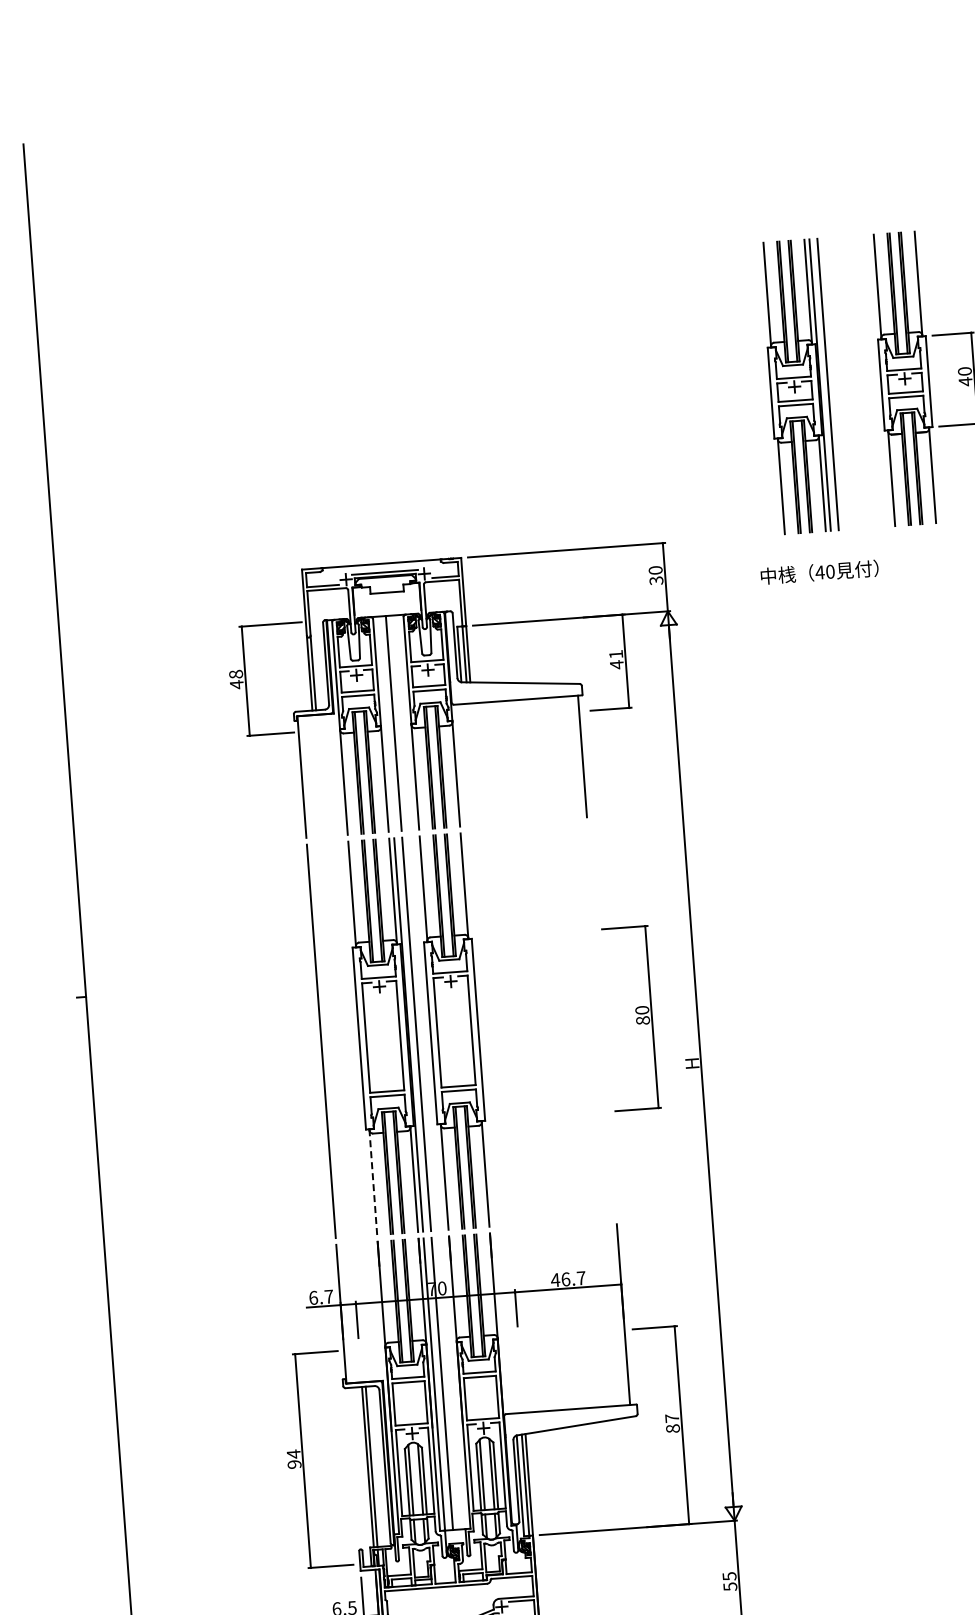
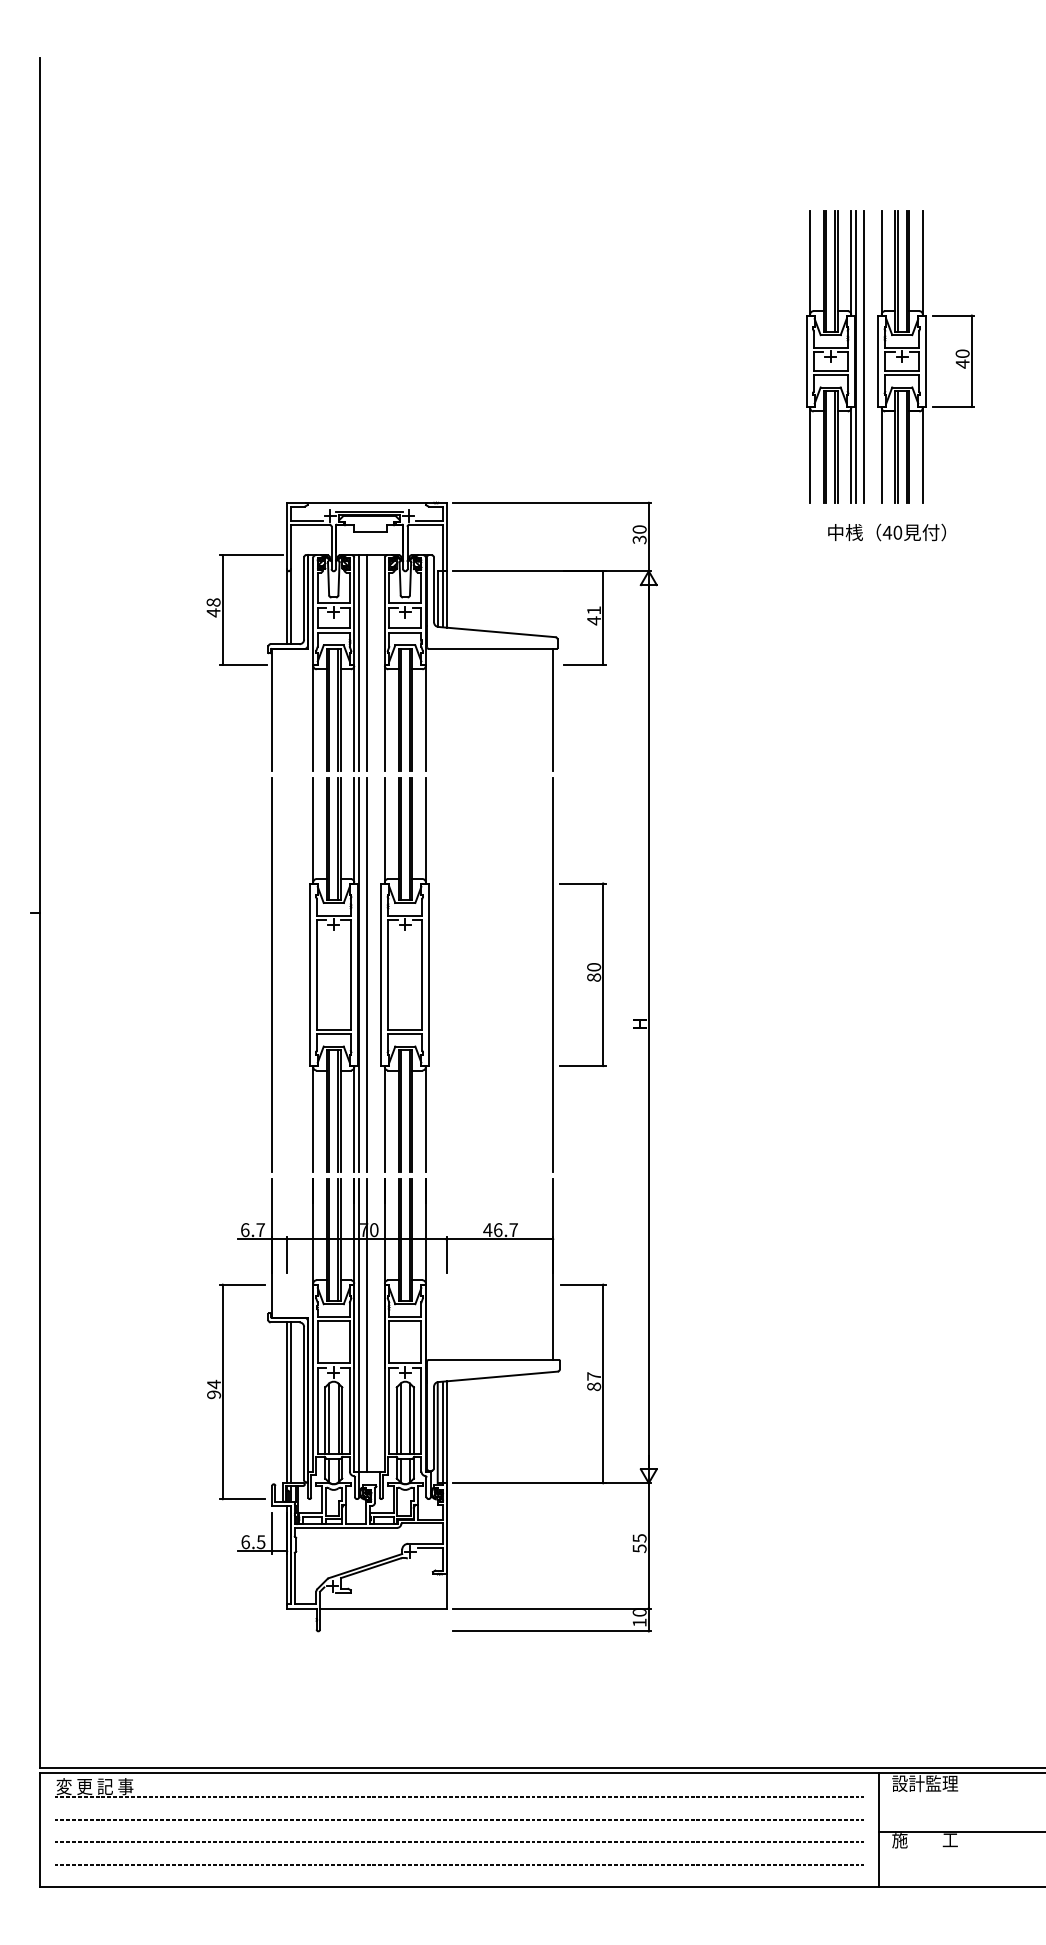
part: (799, 386) -> (835, 356), moved
text: (819, 572) -> (886, 532), moved
line: (385, 723) -> (359, 662), added
line: (602, 1020) -> (553, 974), added
line: (373, 1182) -> (313, 1119), dashed -> solid

